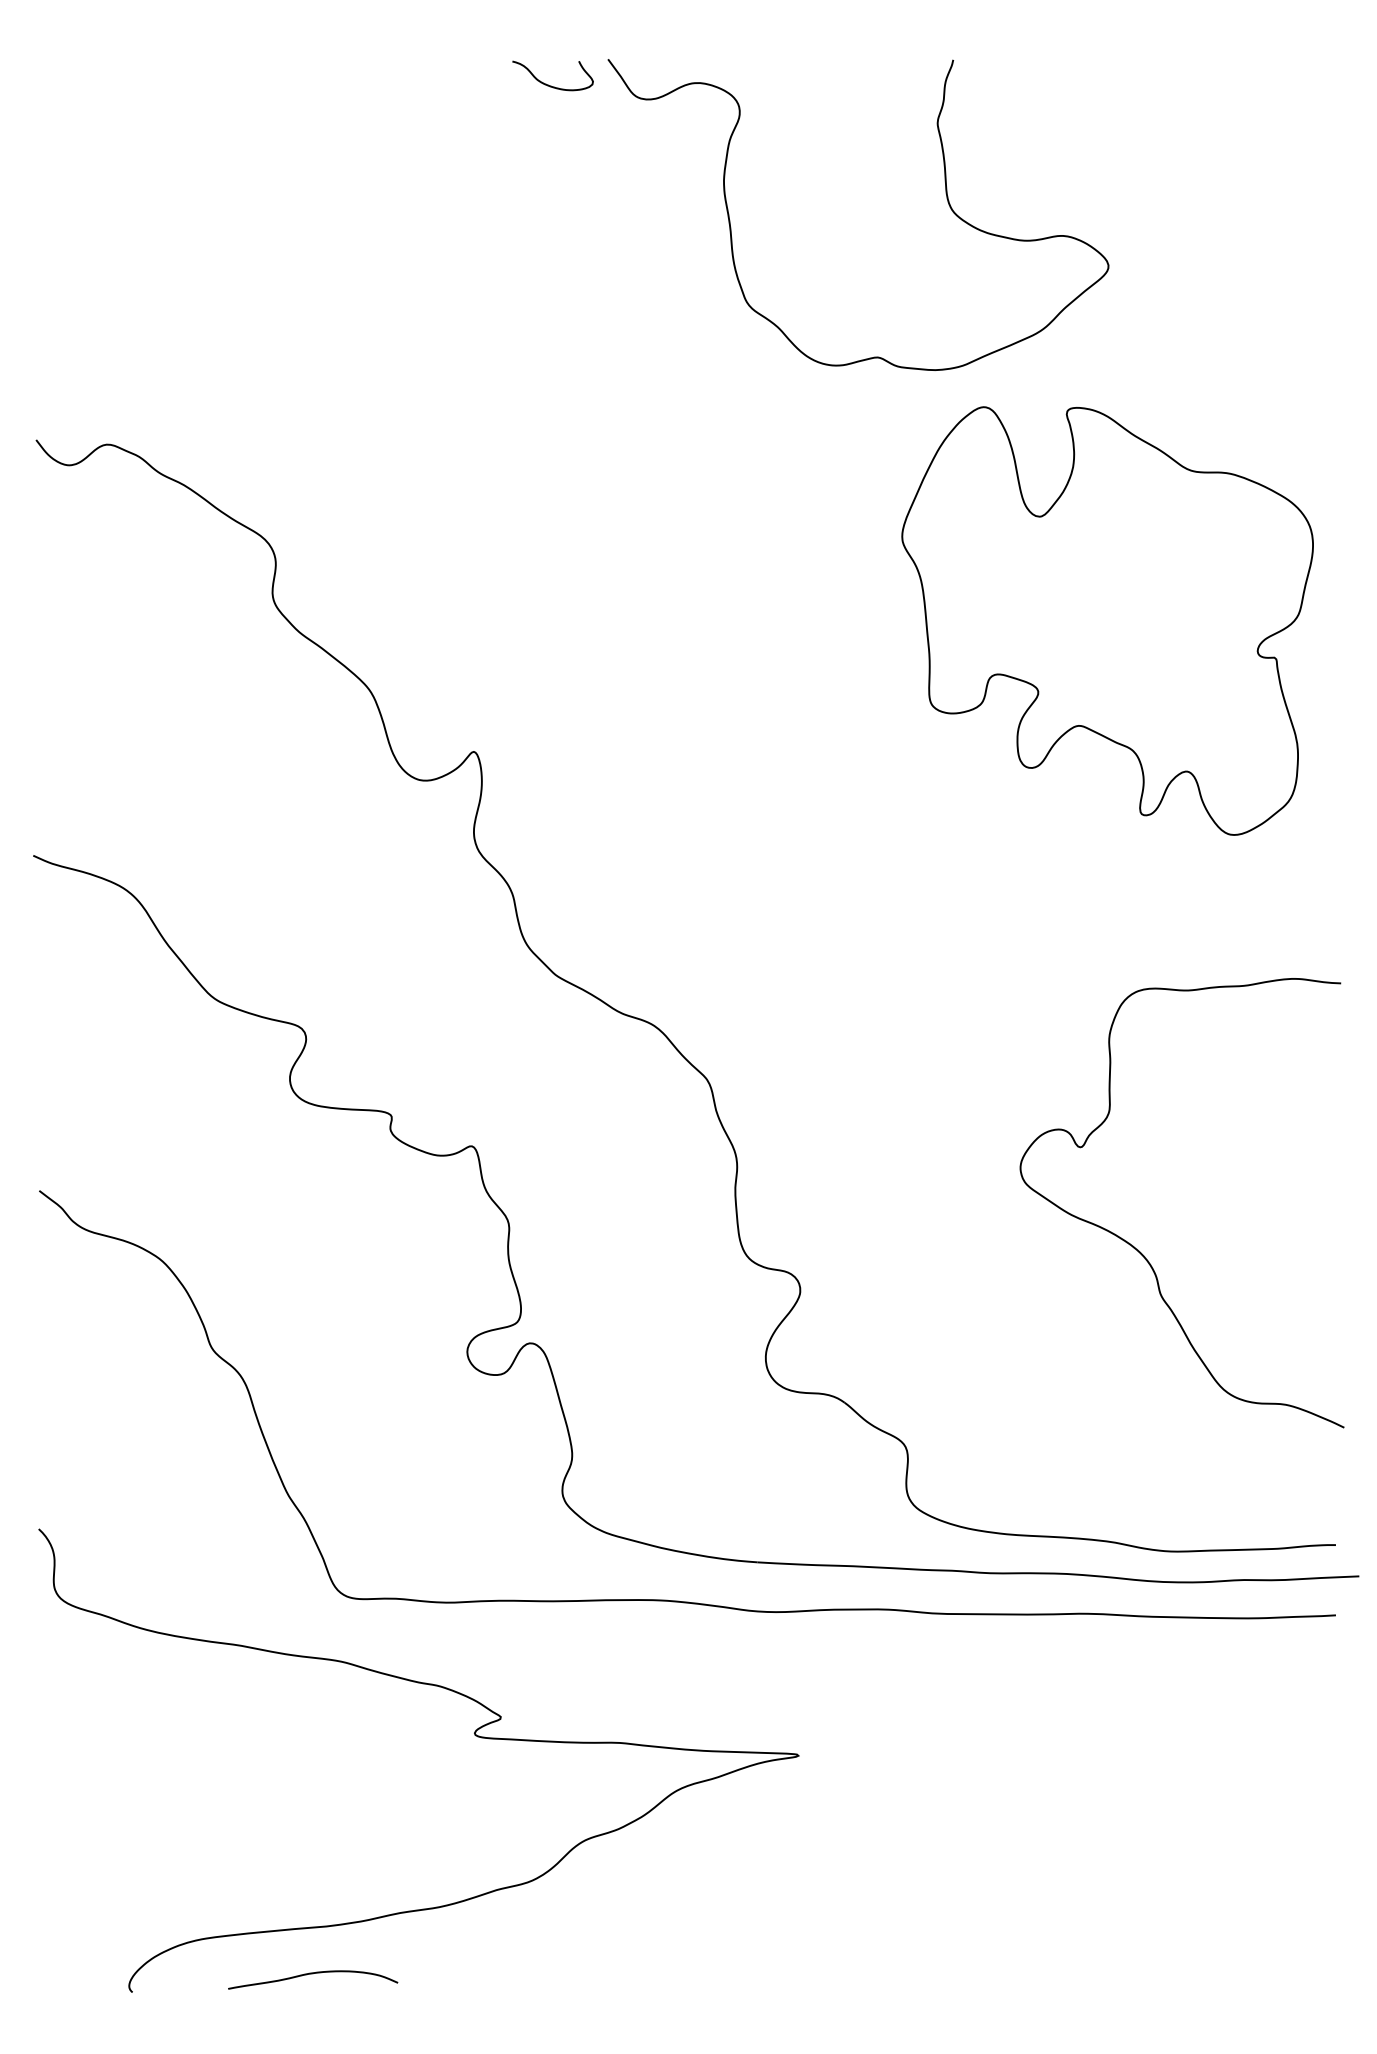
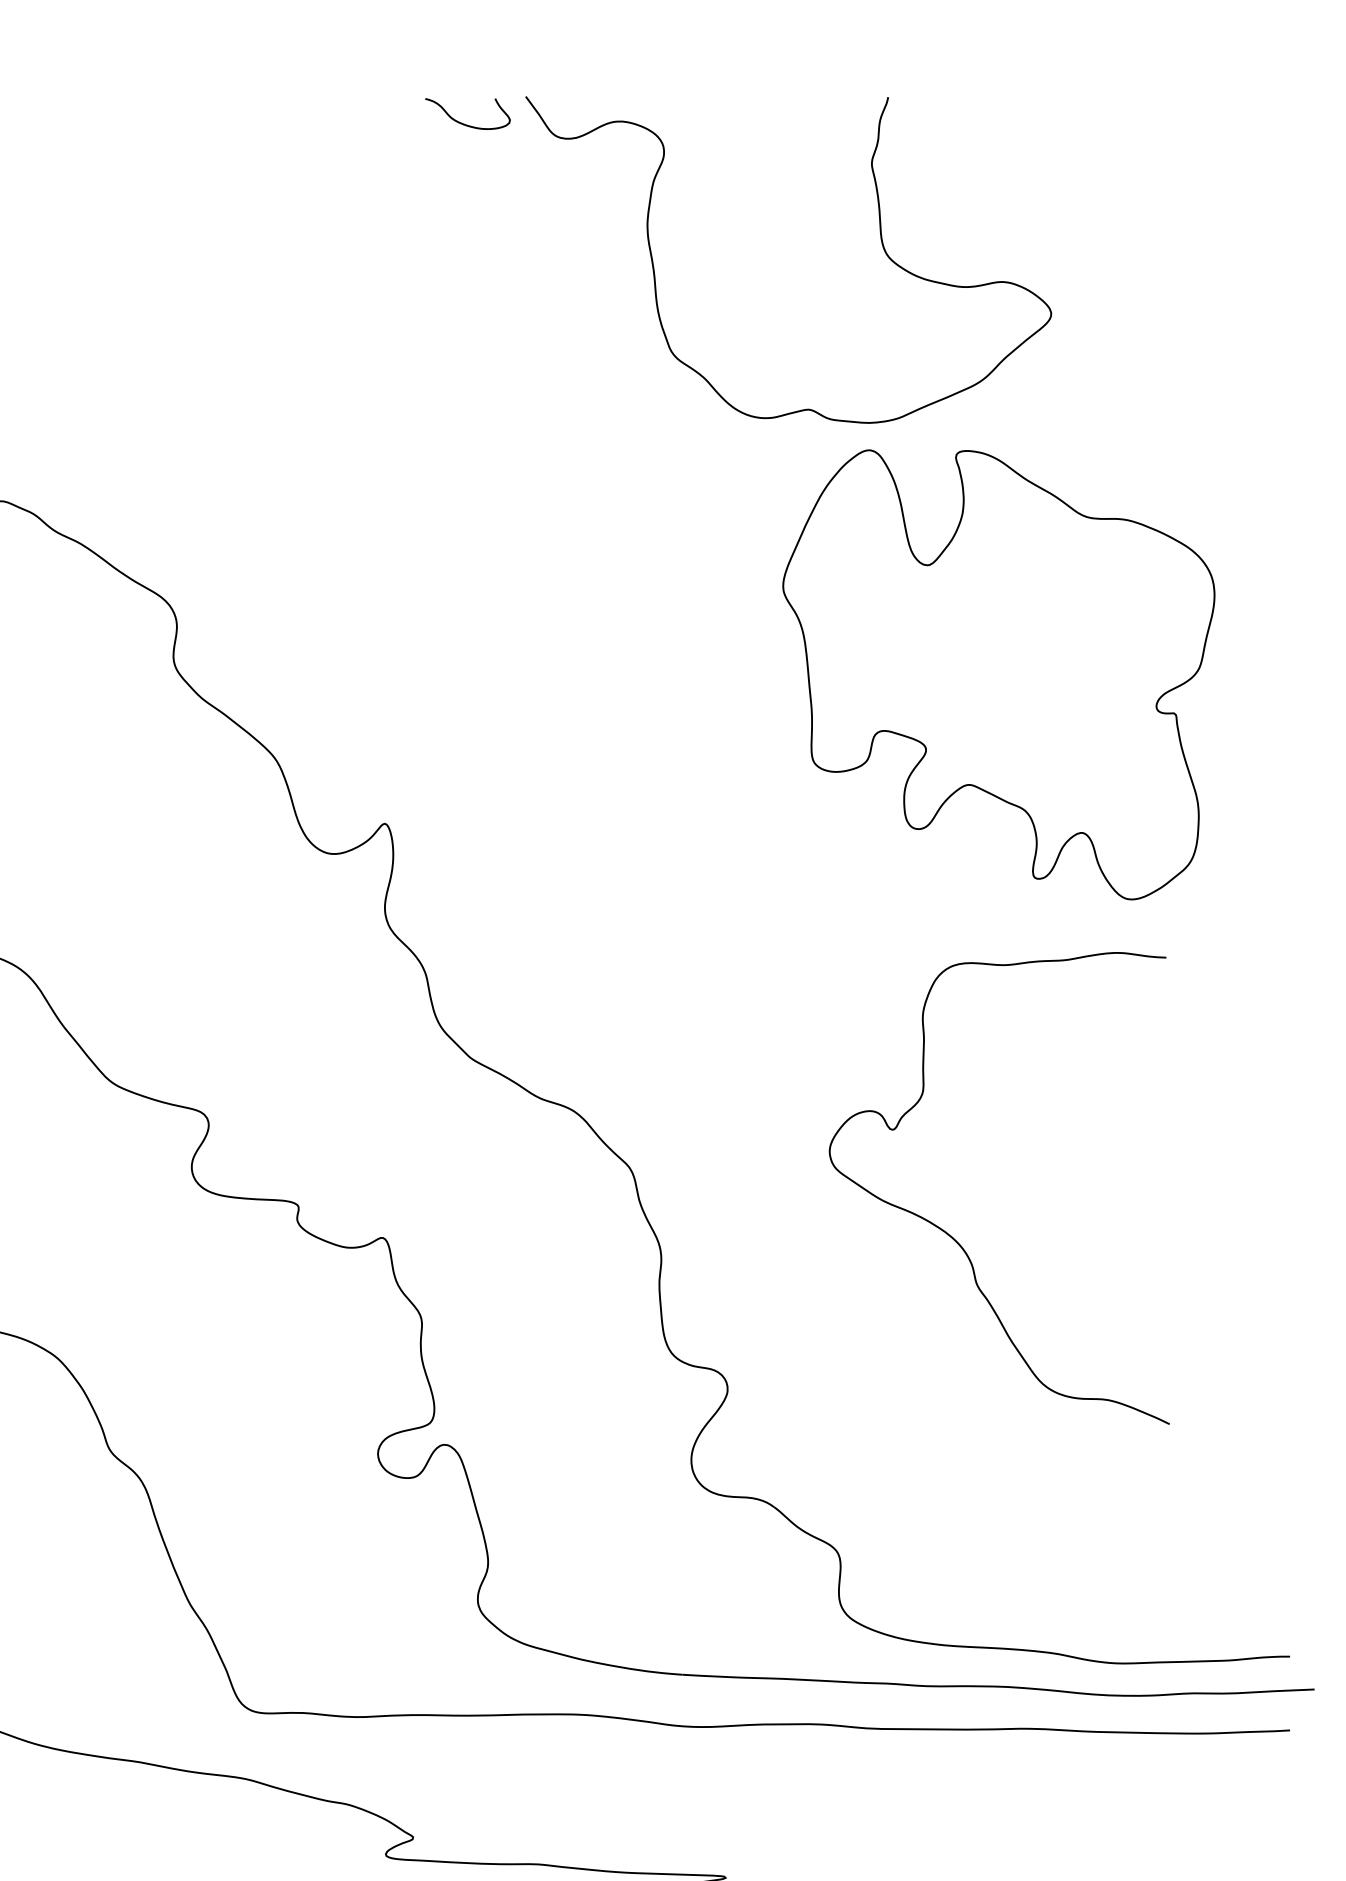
part: (1107, 620) -> (998, 674), moved
curve: (1138, 1249) -> (953, 1237), moved

